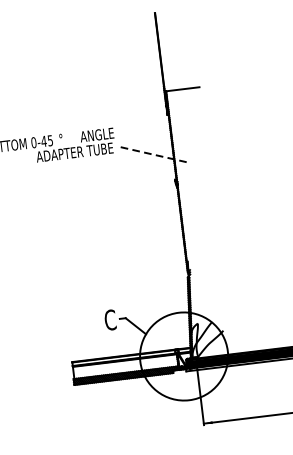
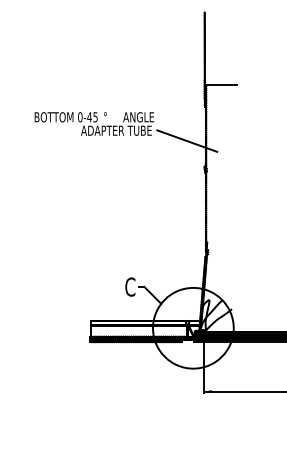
line: (153, 154) -> (187, 141), dashed -> solid

